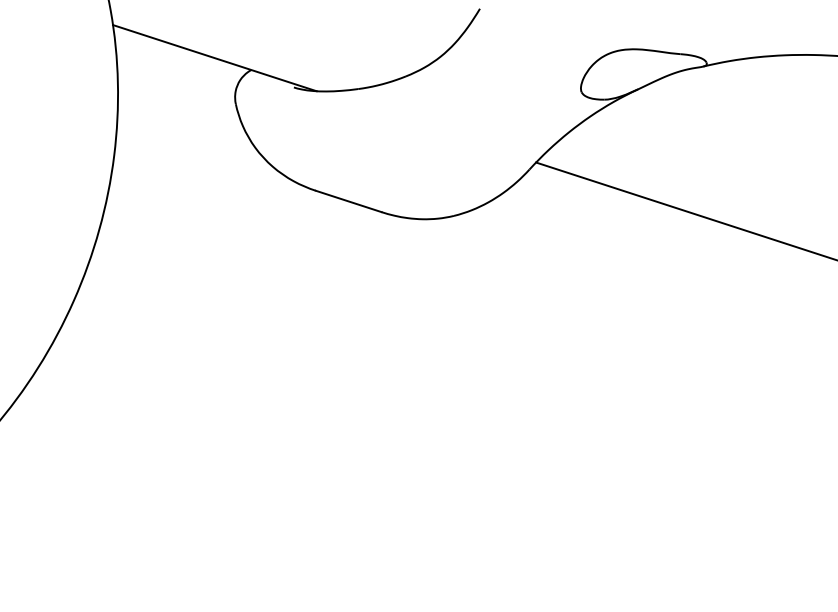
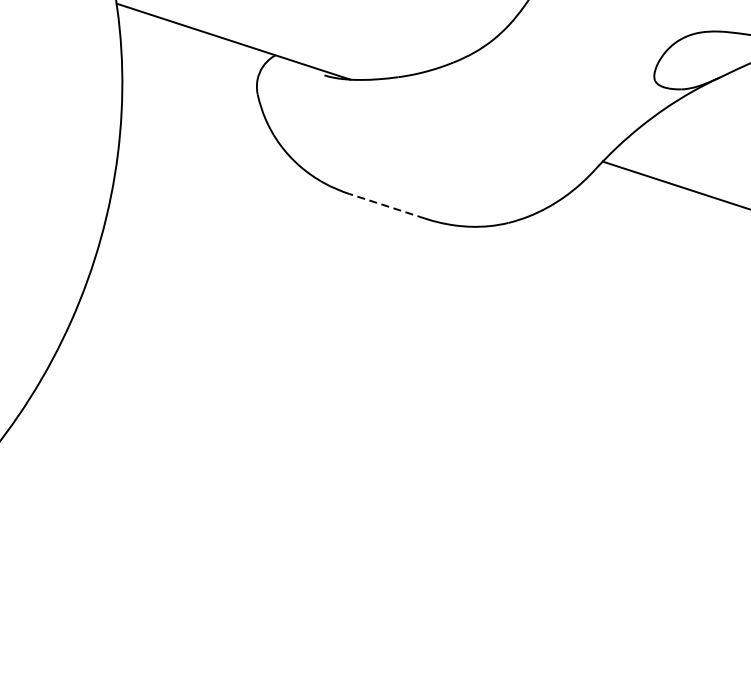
line: (348, 201) -> (387, 206), solid -> dashed

